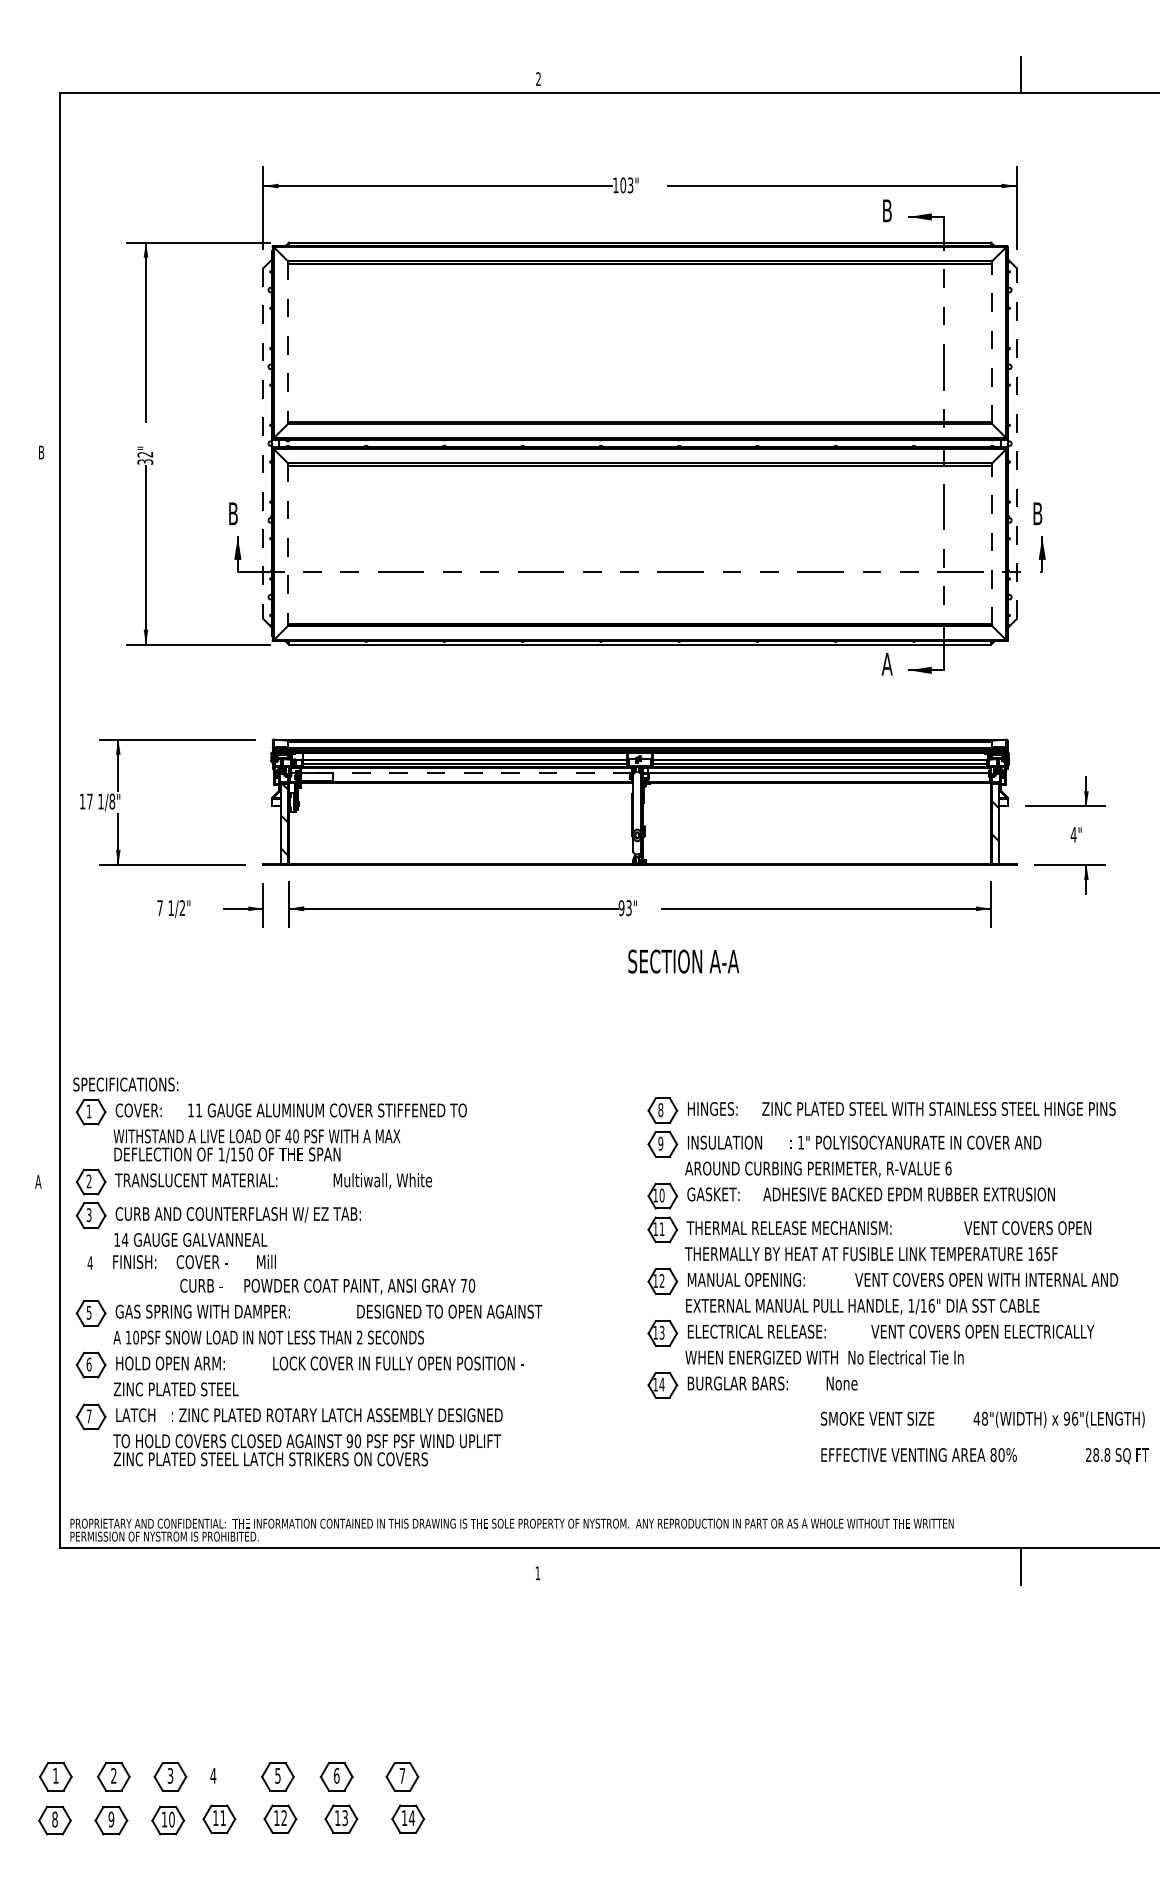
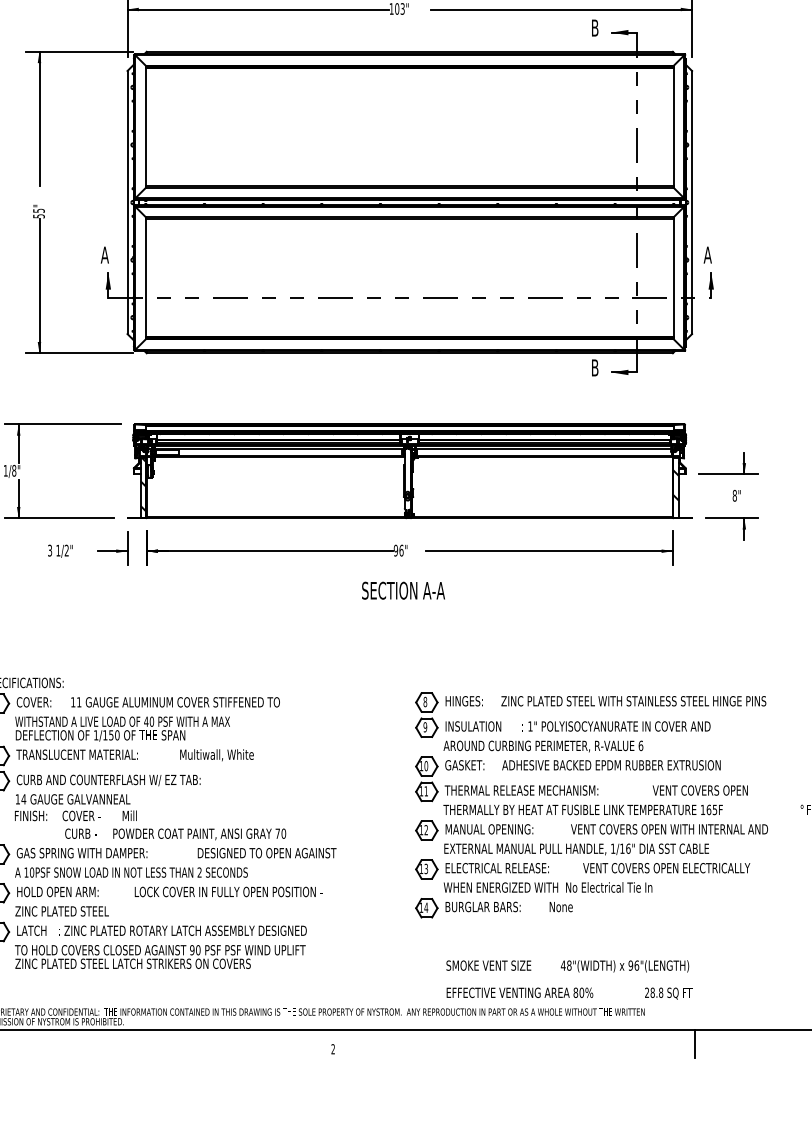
line: (992, 342) -> (673, 126), dashed -> solid
line: (288, 343) -> (146, 127), dashed -> solid
line: (263, 443) -> (127, 202), dashed -> solid
line: (1016, 443) -> (691, 202), dashed -> solid
text: (145, 458) -> (39, 213), 32" -> 55"
text: (232, 513) -> (104, 254), B -> A
text: (1037, 513) -> (707, 254), B -> A
line: (992, 544) -> (673, 278), dashed -> solid
line: (288, 545) -> (146, 278), dashed -> solid
text: (886, 664) -> (594, 368), A -> B
line: (466, 772) -> (279, 449), dashed -> solid
text: (1073, 834) -> (734, 495), 4" -> 8"
text: (159, 908) -> (49, 550), 7 -> 3
text: (628, 908) -> (401, 550), 93" -> 96"
text: (683, 961) -> (403, 590), moved
text: (984, 1437) -> (569, 979), moved
text: (537, 1572) -> (332, 1048), 1 -> 2

